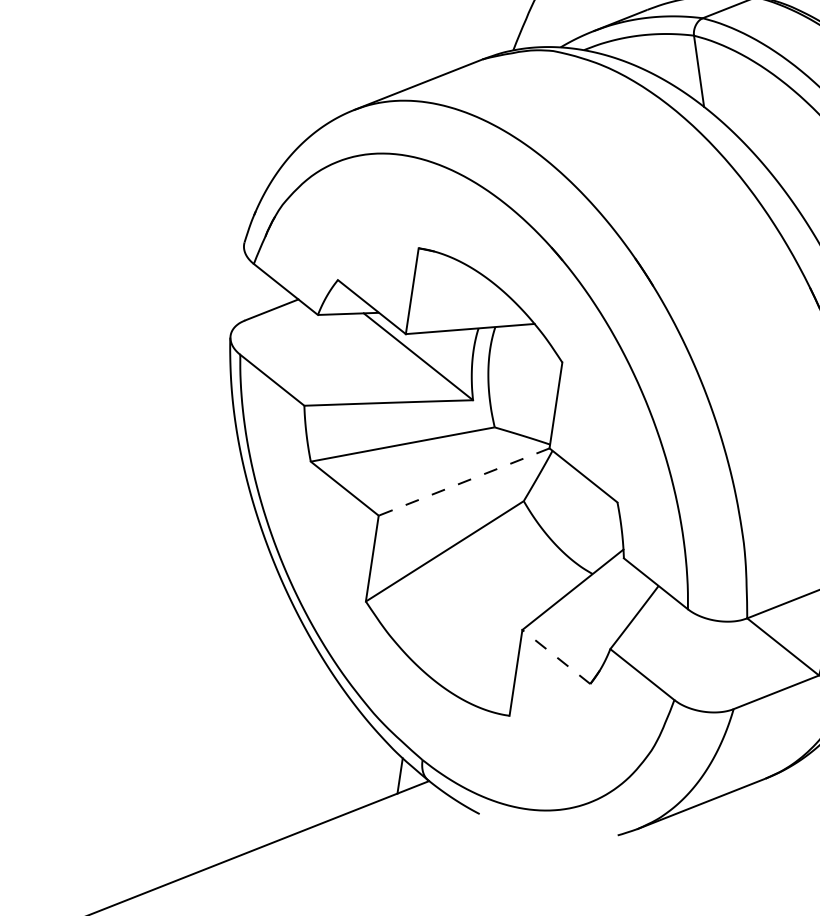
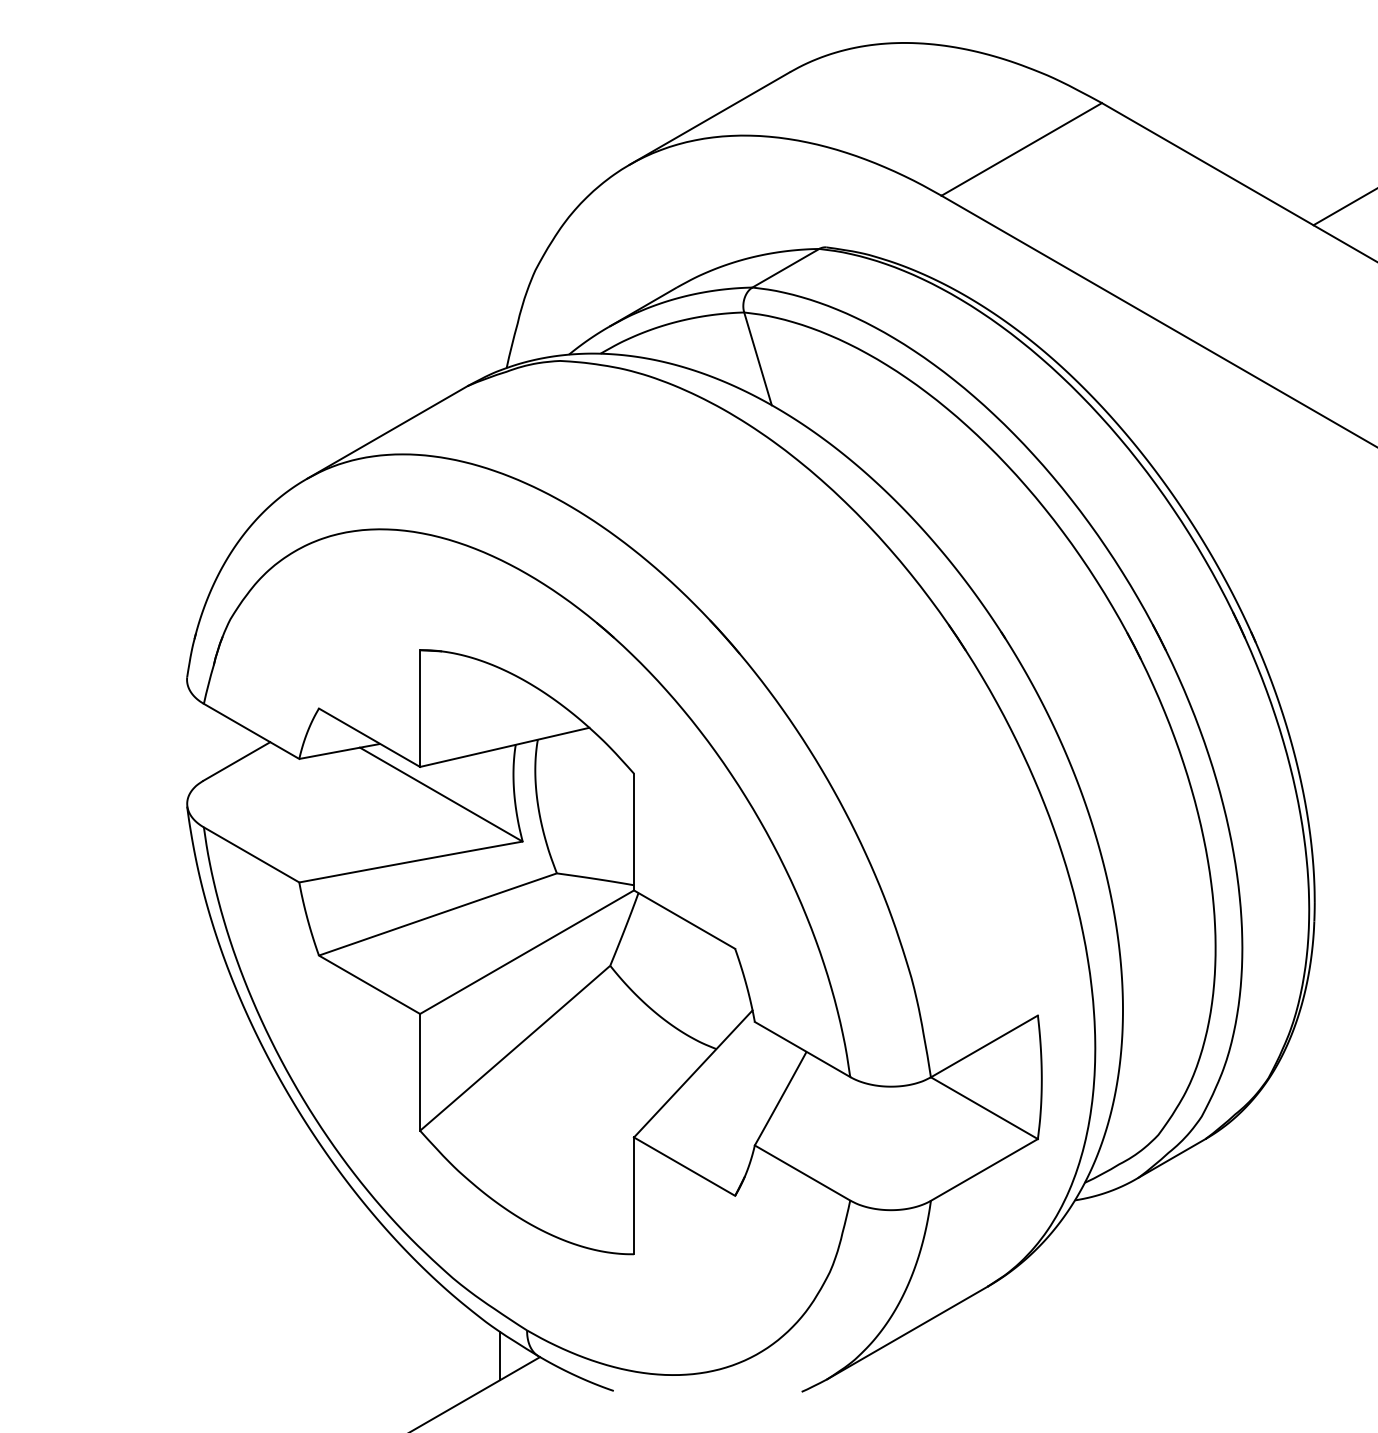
line: (464, 482) -> (527, 952), dashed -> solid
line: (556, 656) -> (684, 1166), dashed -> solid

